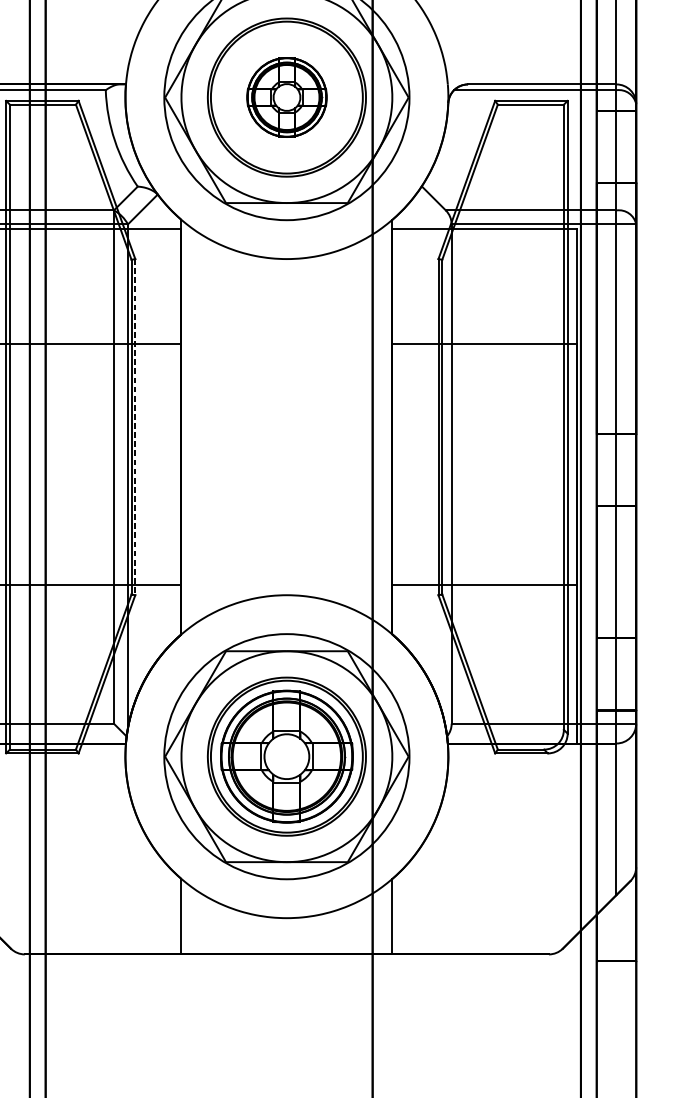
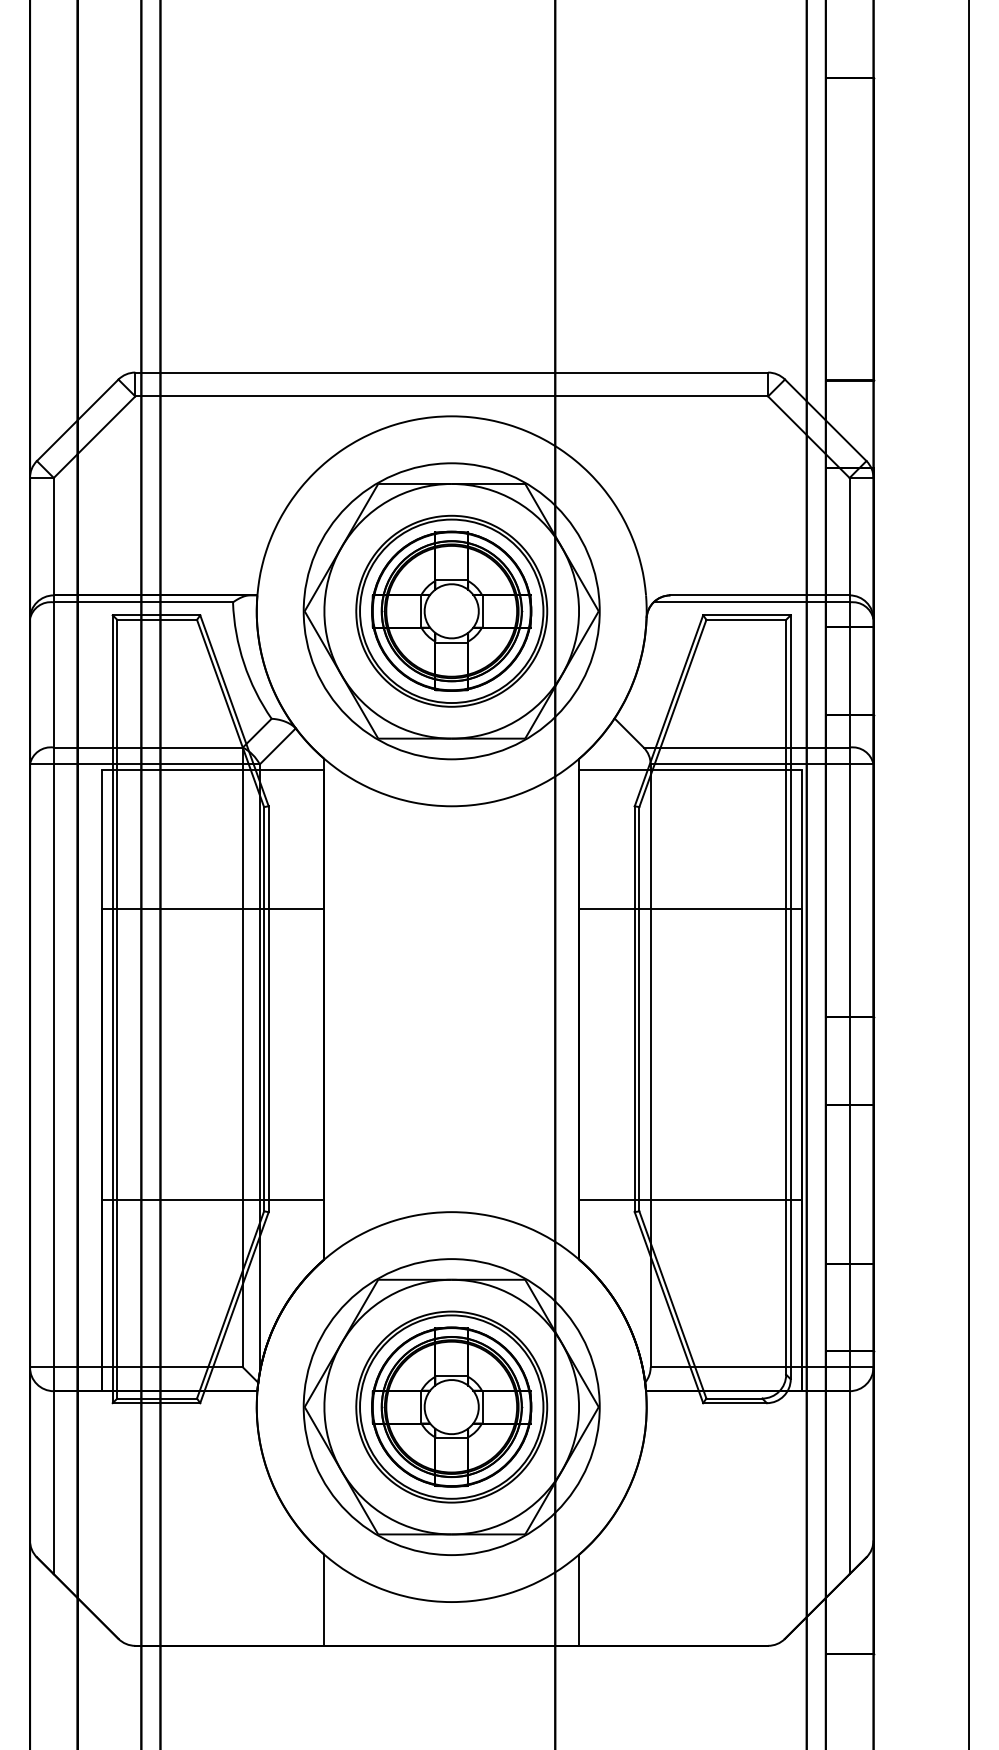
part: (286, 96) -> (451, 610), size x1.67
line: (135, 427) -> (268, 1009), dashed -> solid

